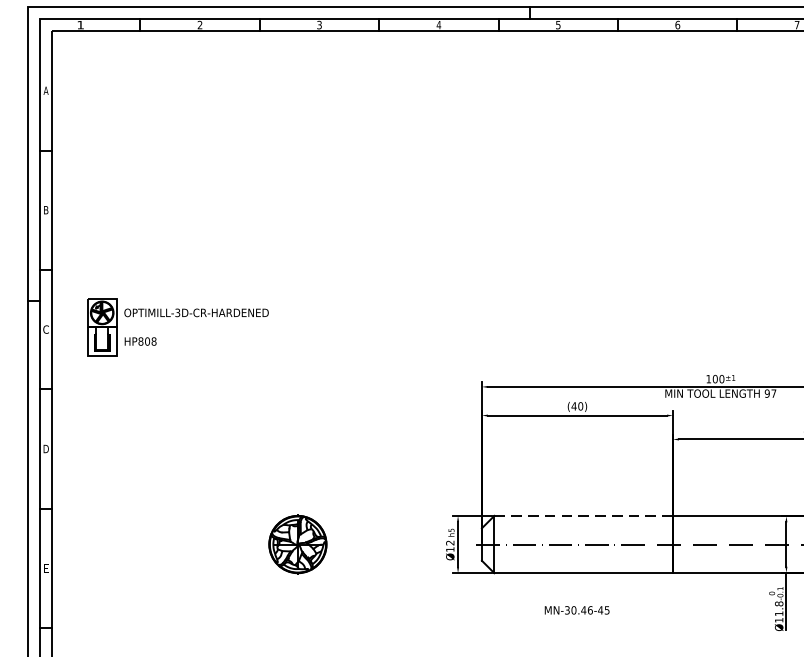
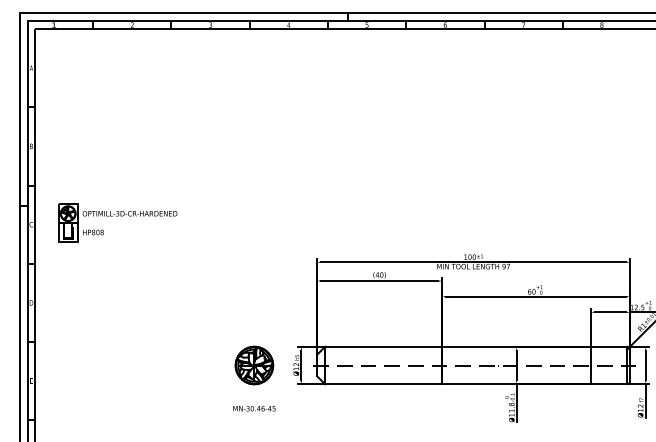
line: (583, 515) -> (383, 346), dashed -> solid
part: (298, 544) -> (254, 365), moved
text: (577, 610) -> (254, 408), moved

